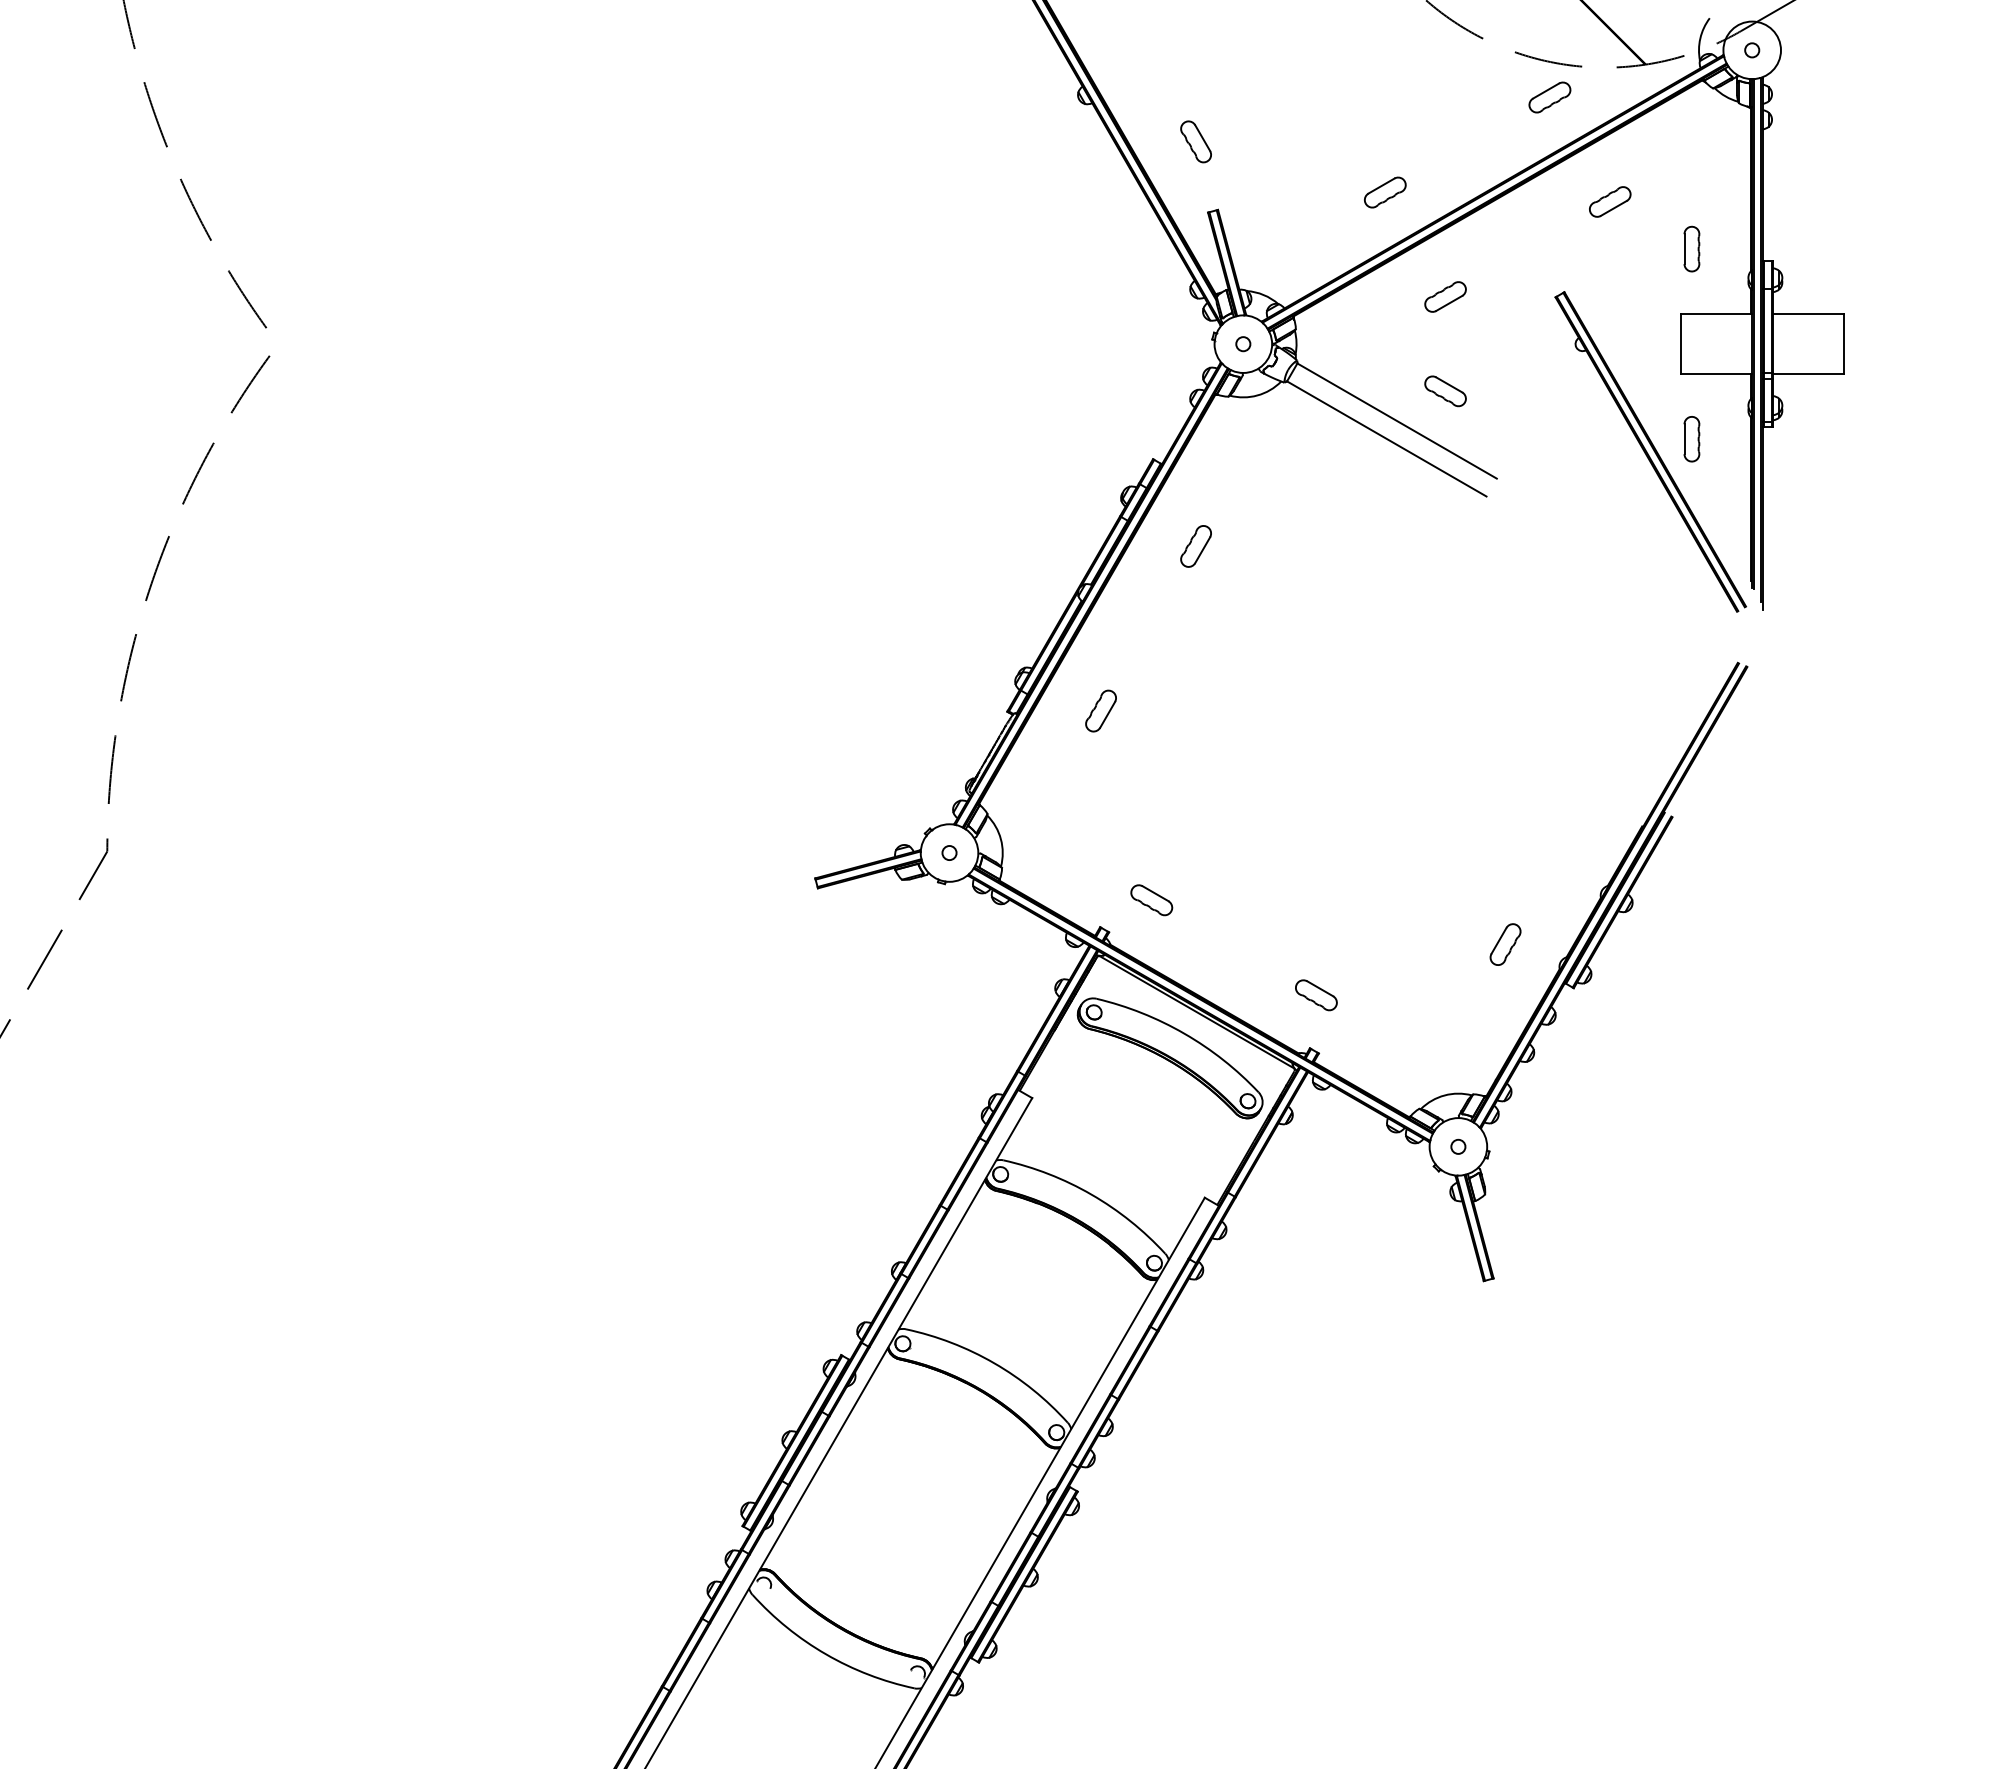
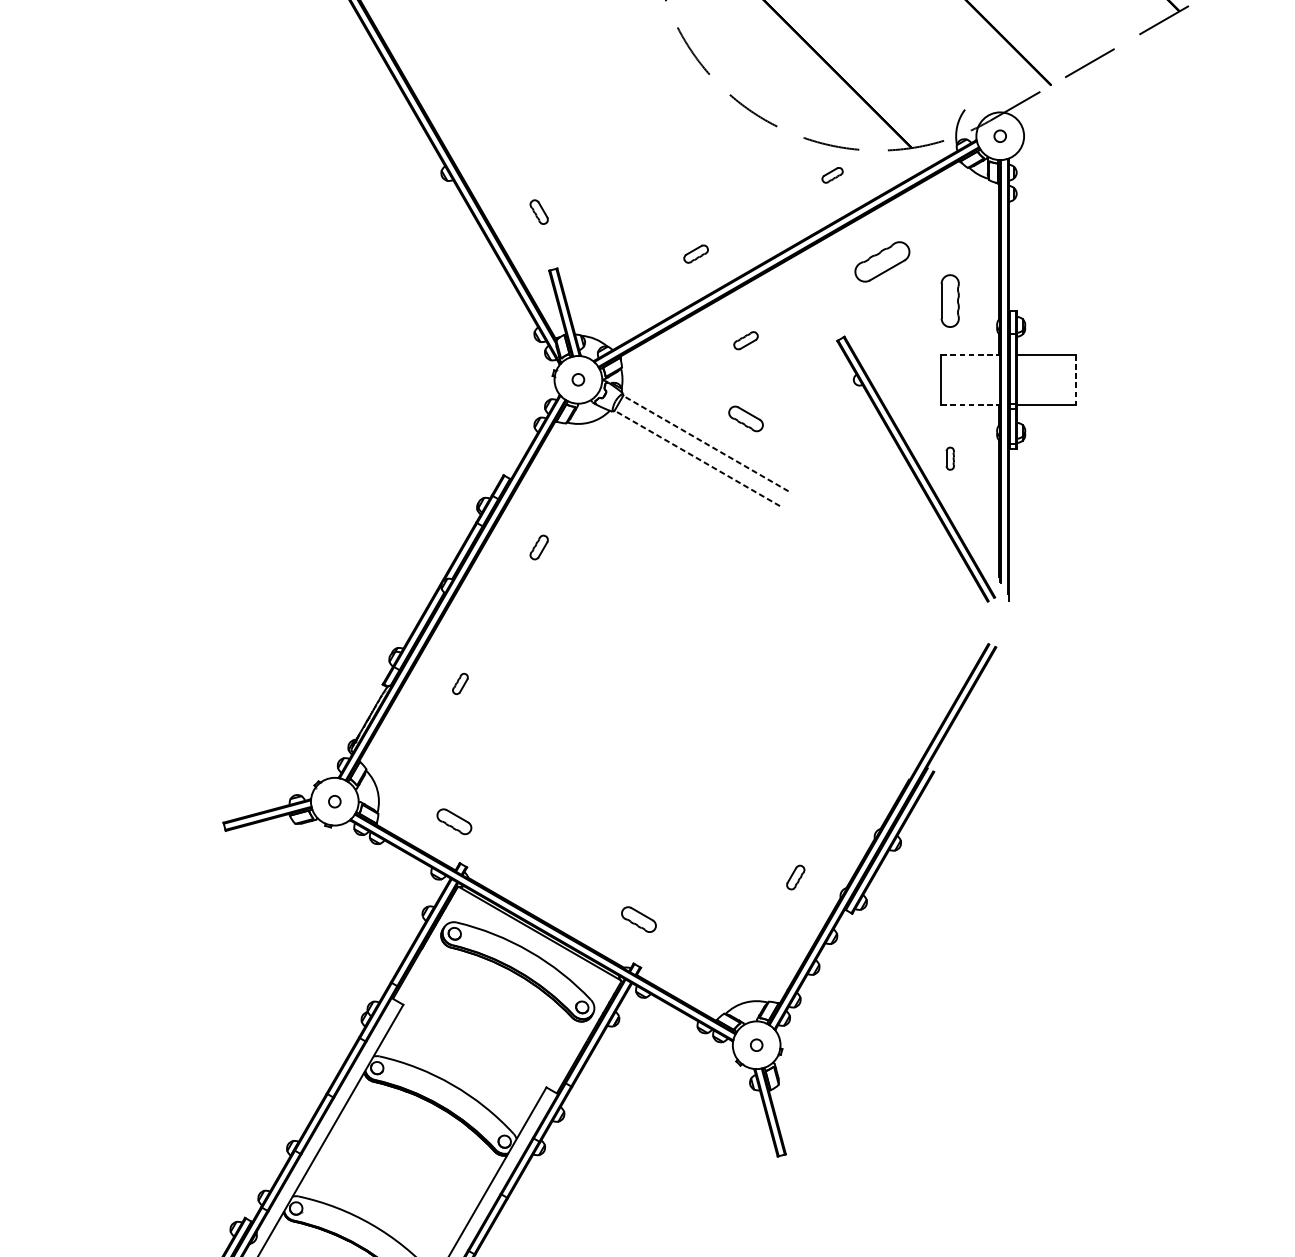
part: (1549, 97) -> (832, 175), size x0.6
part: (1195, 141) -> (538, 211), size x0.7
part: (1385, 192) -> (696, 254), size x0.7
part: (1610, 201) -> (882, 261), size x1.6
part: (1691, 248) -> (949, 300), size x1.4
part: (1445, 296) -> (745, 340), size x0.7
line: (1716, 314) -> (970, 355), solid -> dashed
line: (1844, 344) -> (1076, 380), solid -> dashed
line: (1716, 374) -> (970, 404), solid -> dashed
line: (1396, 420) -> (705, 443), solid -> dashed
line: (1386, 438) -> (697, 458), solid -> dashed
part: (1691, 439) -> (949, 458), size x0.6
part: (1195, 546) -> (538, 547), size x0.7
part: (1100, 710) -> (459, 683), size x0.6
part: (1151, 900) -> (454, 821), moved
part: (1505, 944) -> (795, 877), size x0.7

